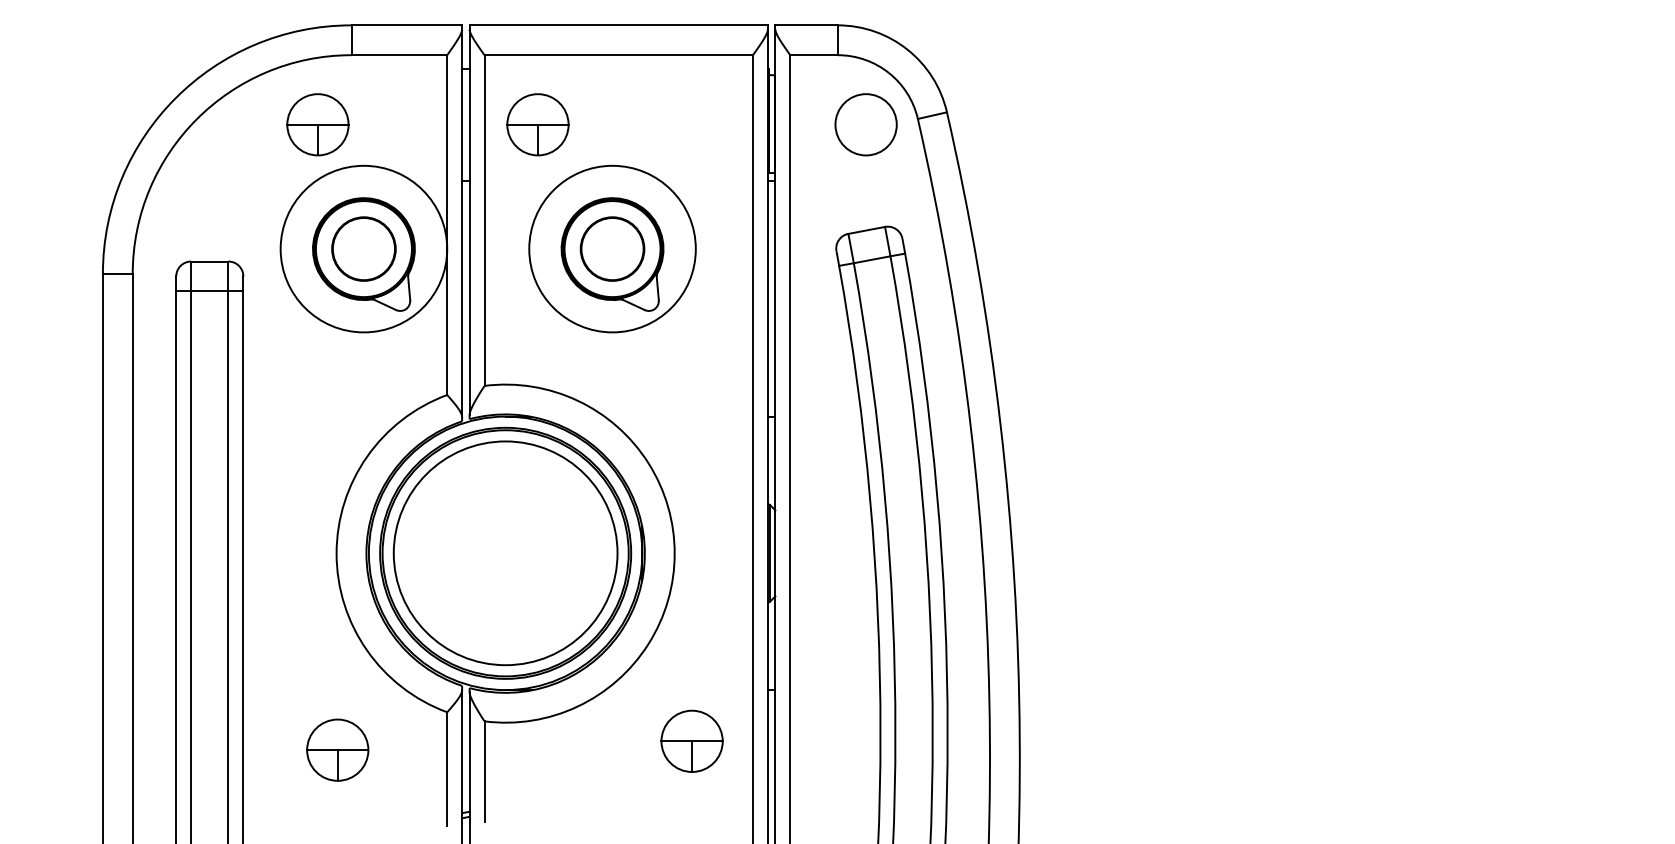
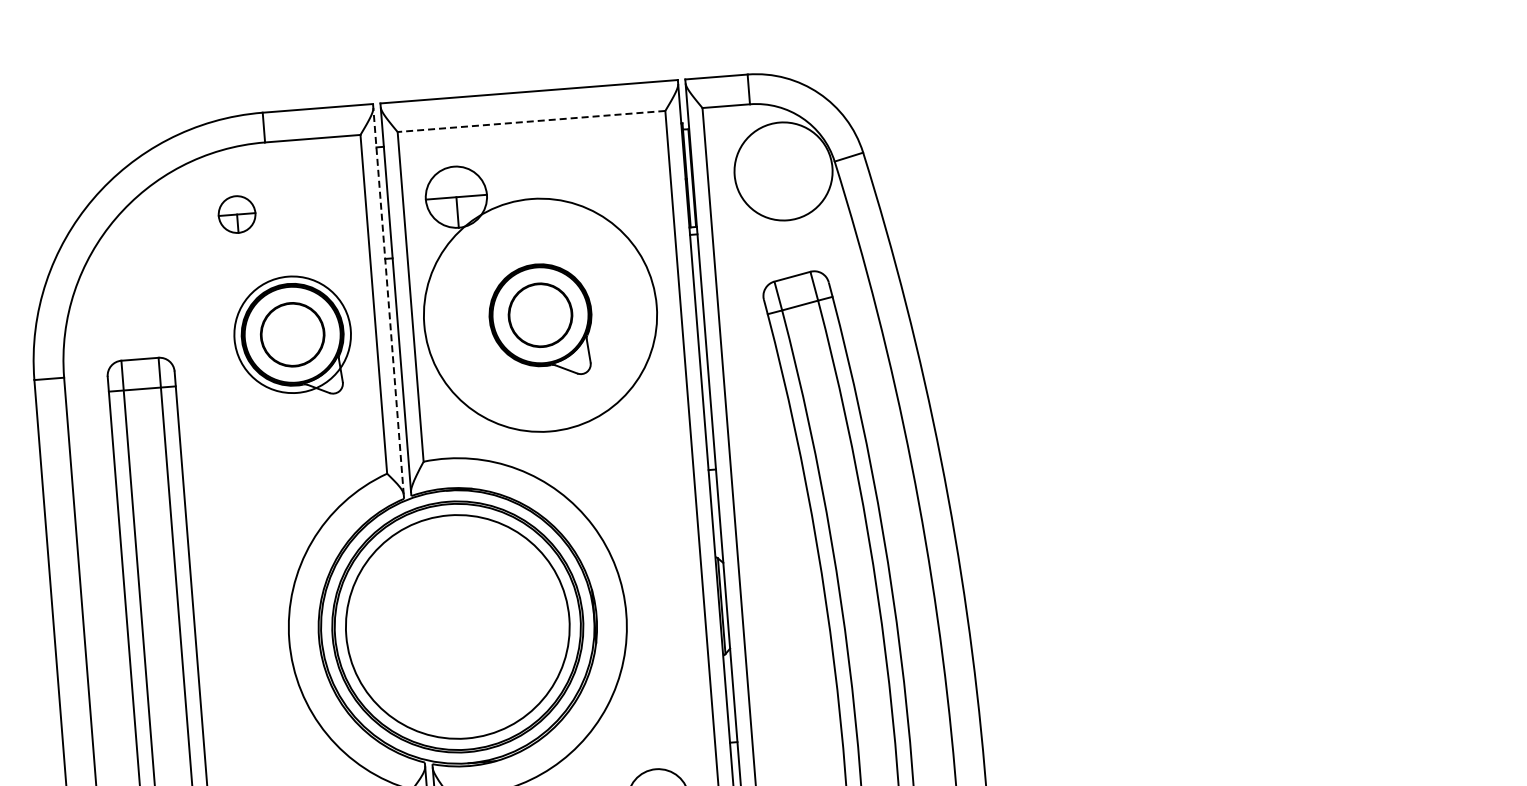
line: (618, 55) -> (531, 121), solid -> dashed
part: (317, 124) -> (236, 214), size x0.6
circle: (865, 124) -> (782, 171), size x1.6
line: (462, 221) -> (388, 299), solid -> dashed
circle: (363, 248) -> (292, 334), size x0.7
circle: (612, 248) -> (540, 314), size x1.4

